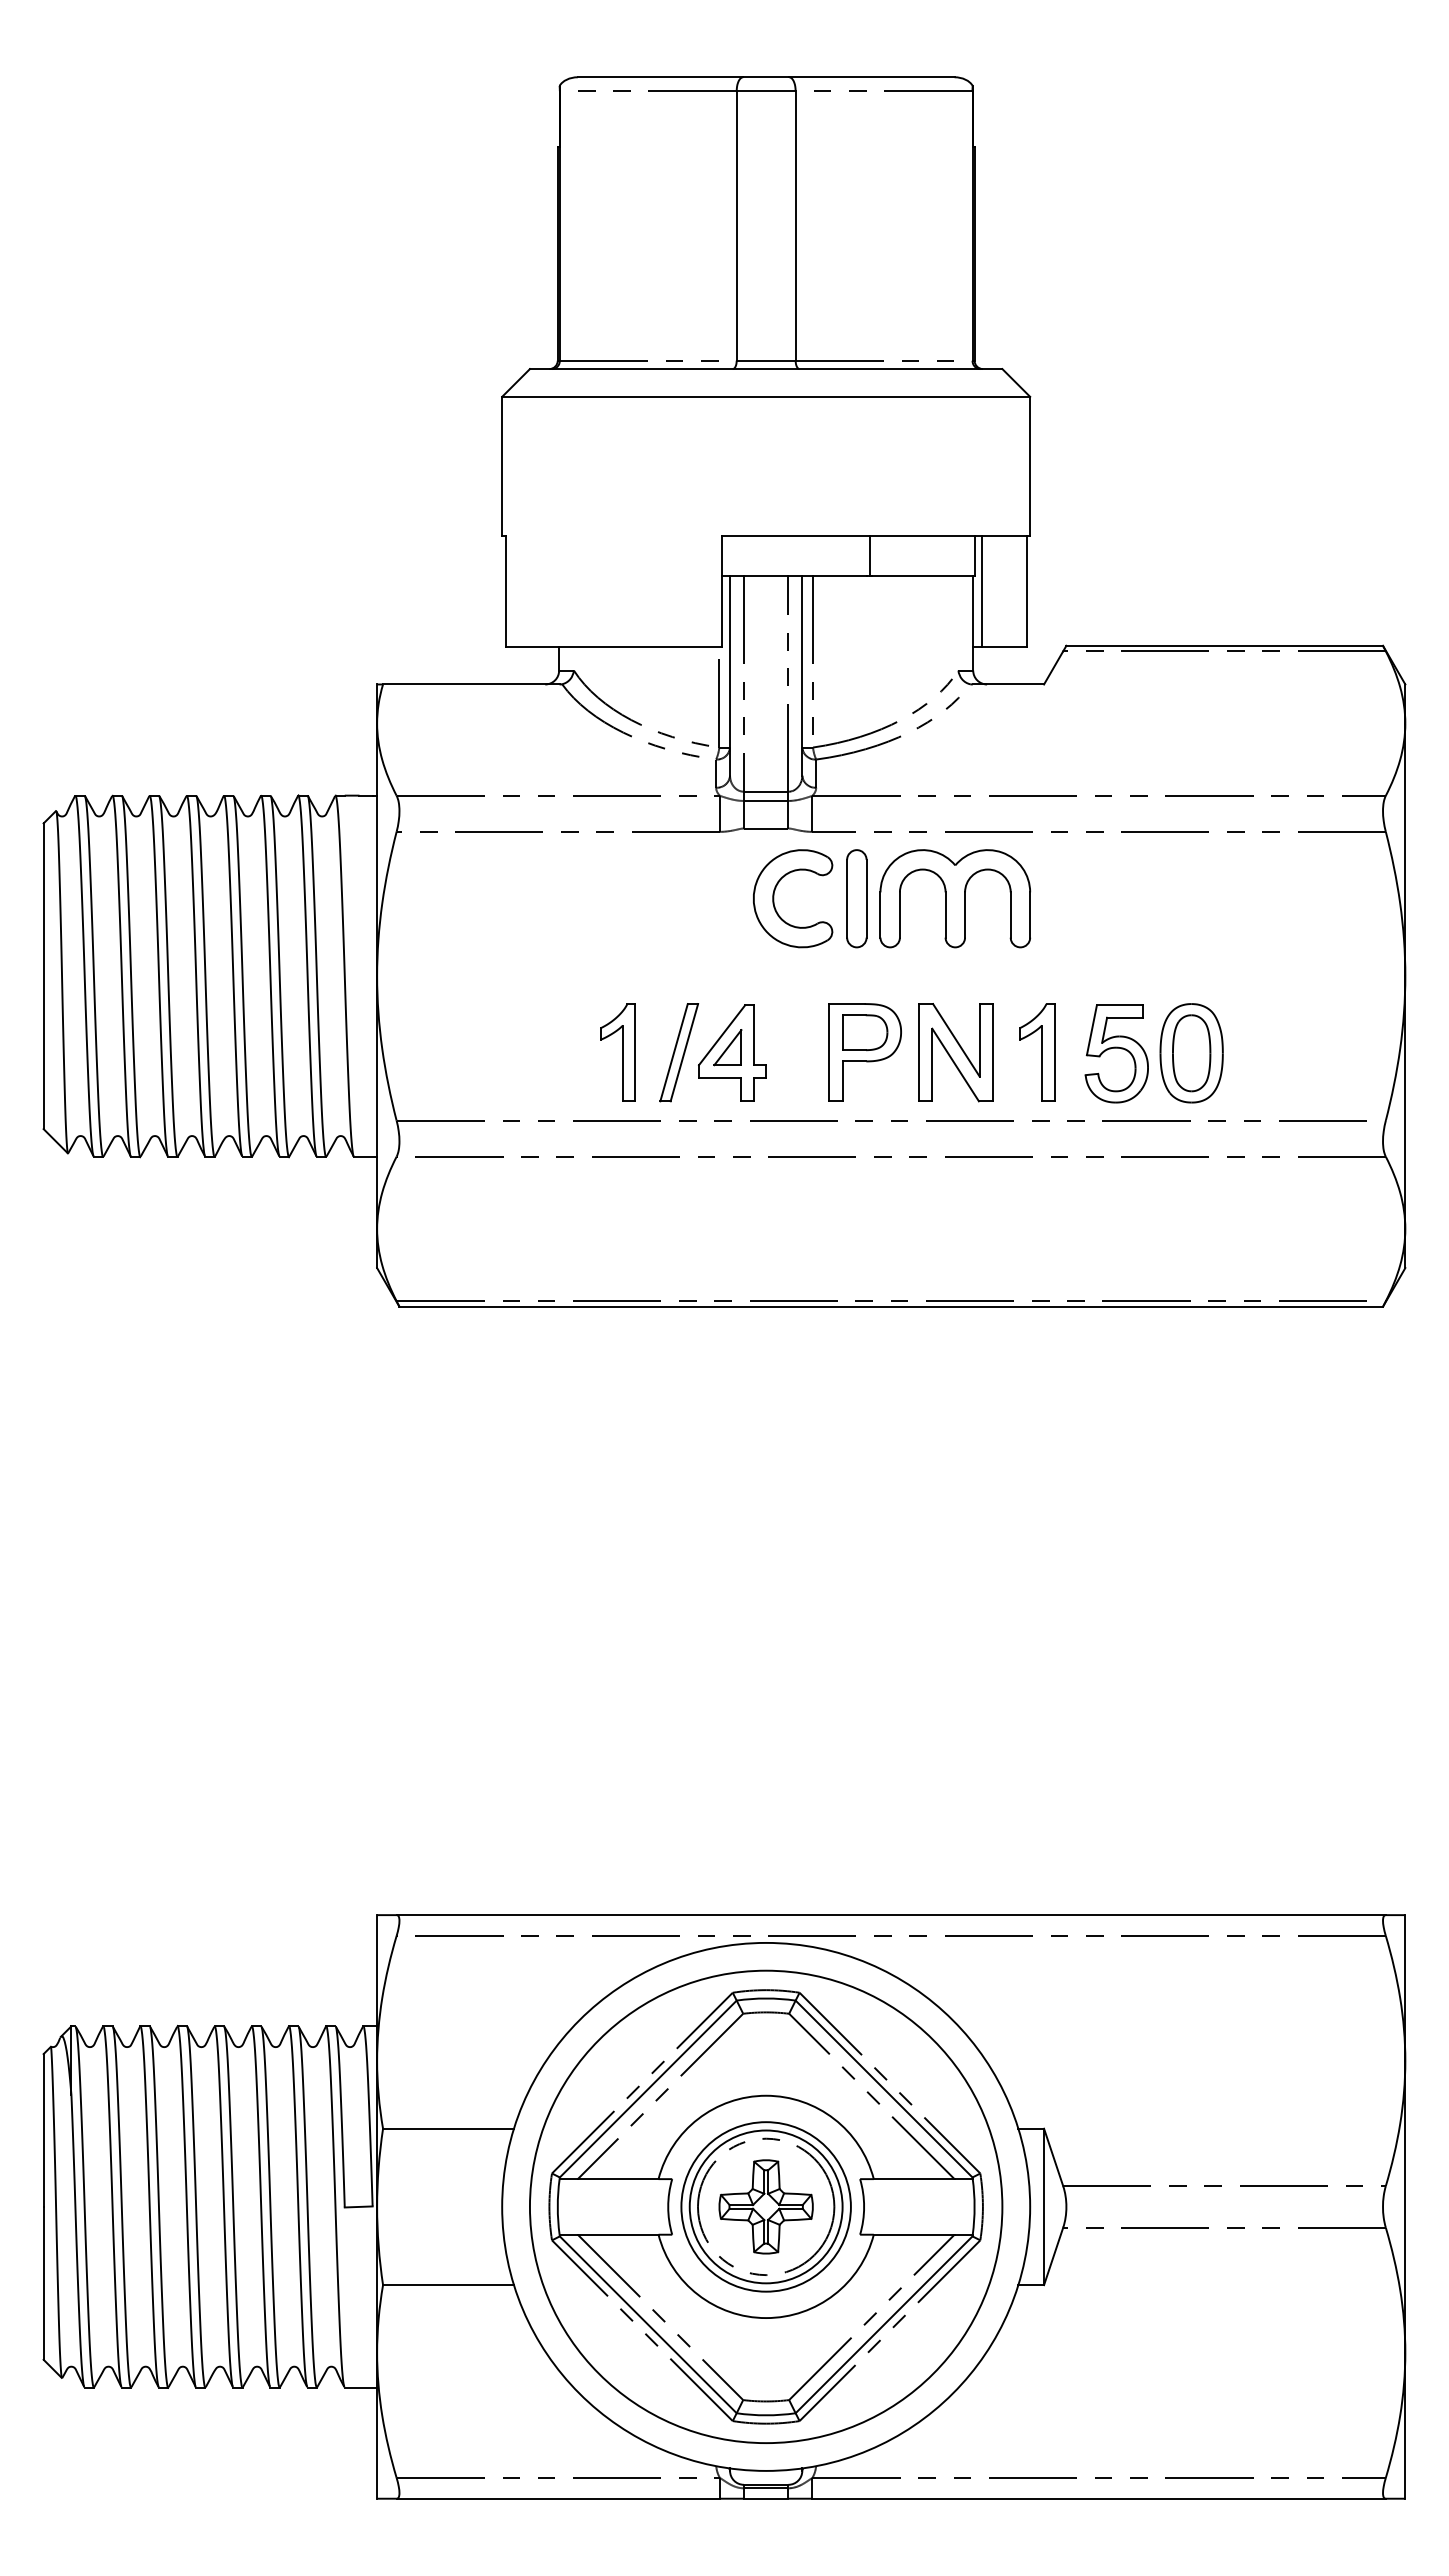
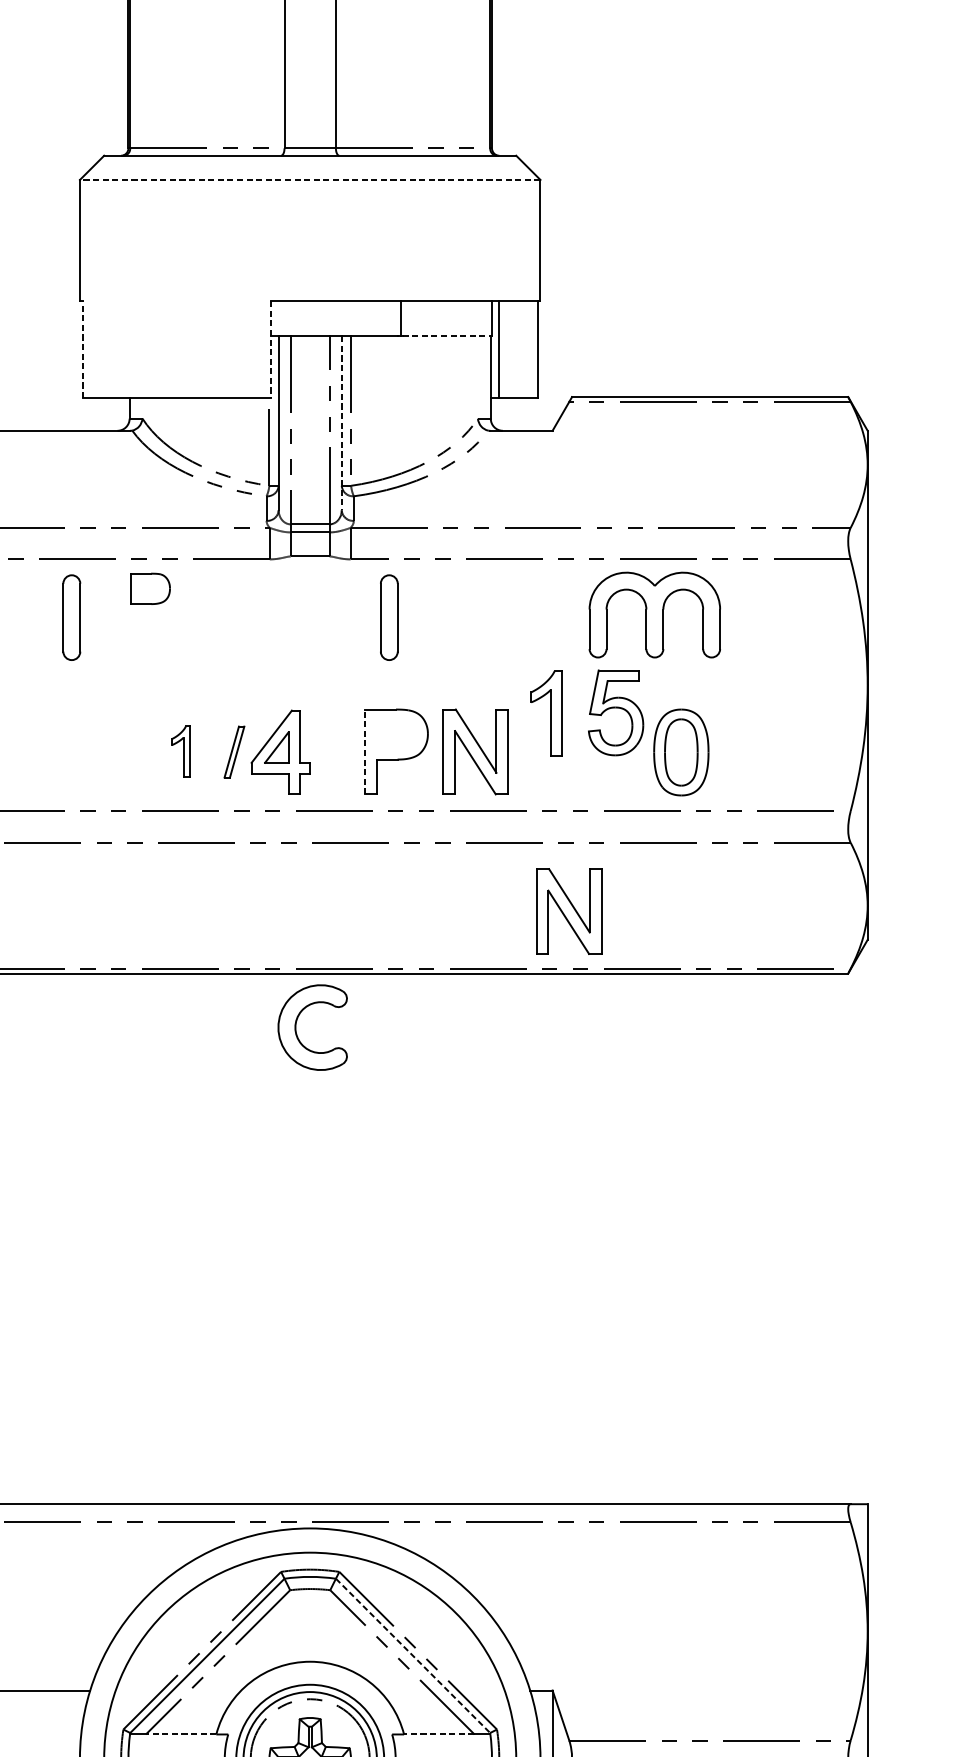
line: (765, 396) -> (309, 179), solid -> dashed
line: (922, 576) -> (446, 336), solid -> dashed
line: (505, 591) -> (82, 349), solid -> dashed
line: (721, 591) -> (271, 349), solid -> dashed
line: (802, 675) -> (341, 422), solid -> dashed
part: (492, 898) -> (71, 617), added
part: (774, 898) -> (296, 1027), moved
part: (955, 898) -> (655, 614), moved
part: (865, 1032) -> (150, 588), moved
part: (617, 1052) -> (180, 751), size x0.6
part: (679, 1052) -> (234, 751), size x0.6
line: (828, 1052) -> (364, 751), solid -> dashed
part: (1037, 1052) -> (546, 713), moved
part: (1116, 1053) -> (615, 712), moved
part: (1062, 1235) -> (568, 911), added
line: (884, 2089) -> (413, 1656), solid -> dashed
line: (617, 2179) -> (180, 1734), solid -> dashed
line: (913, 2179) -> (438, 1734), solid -> dashed

